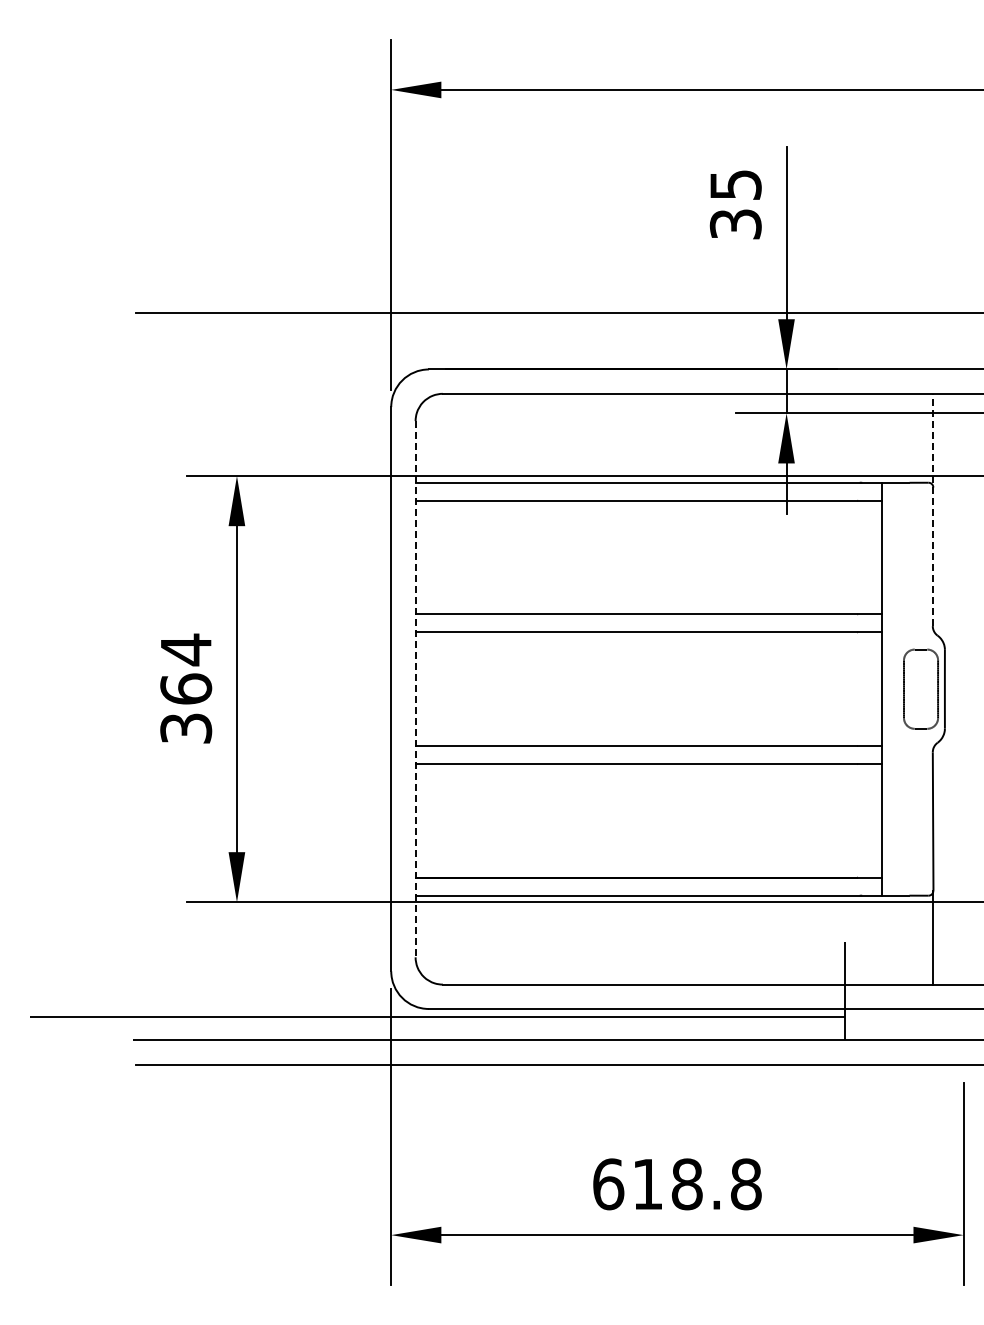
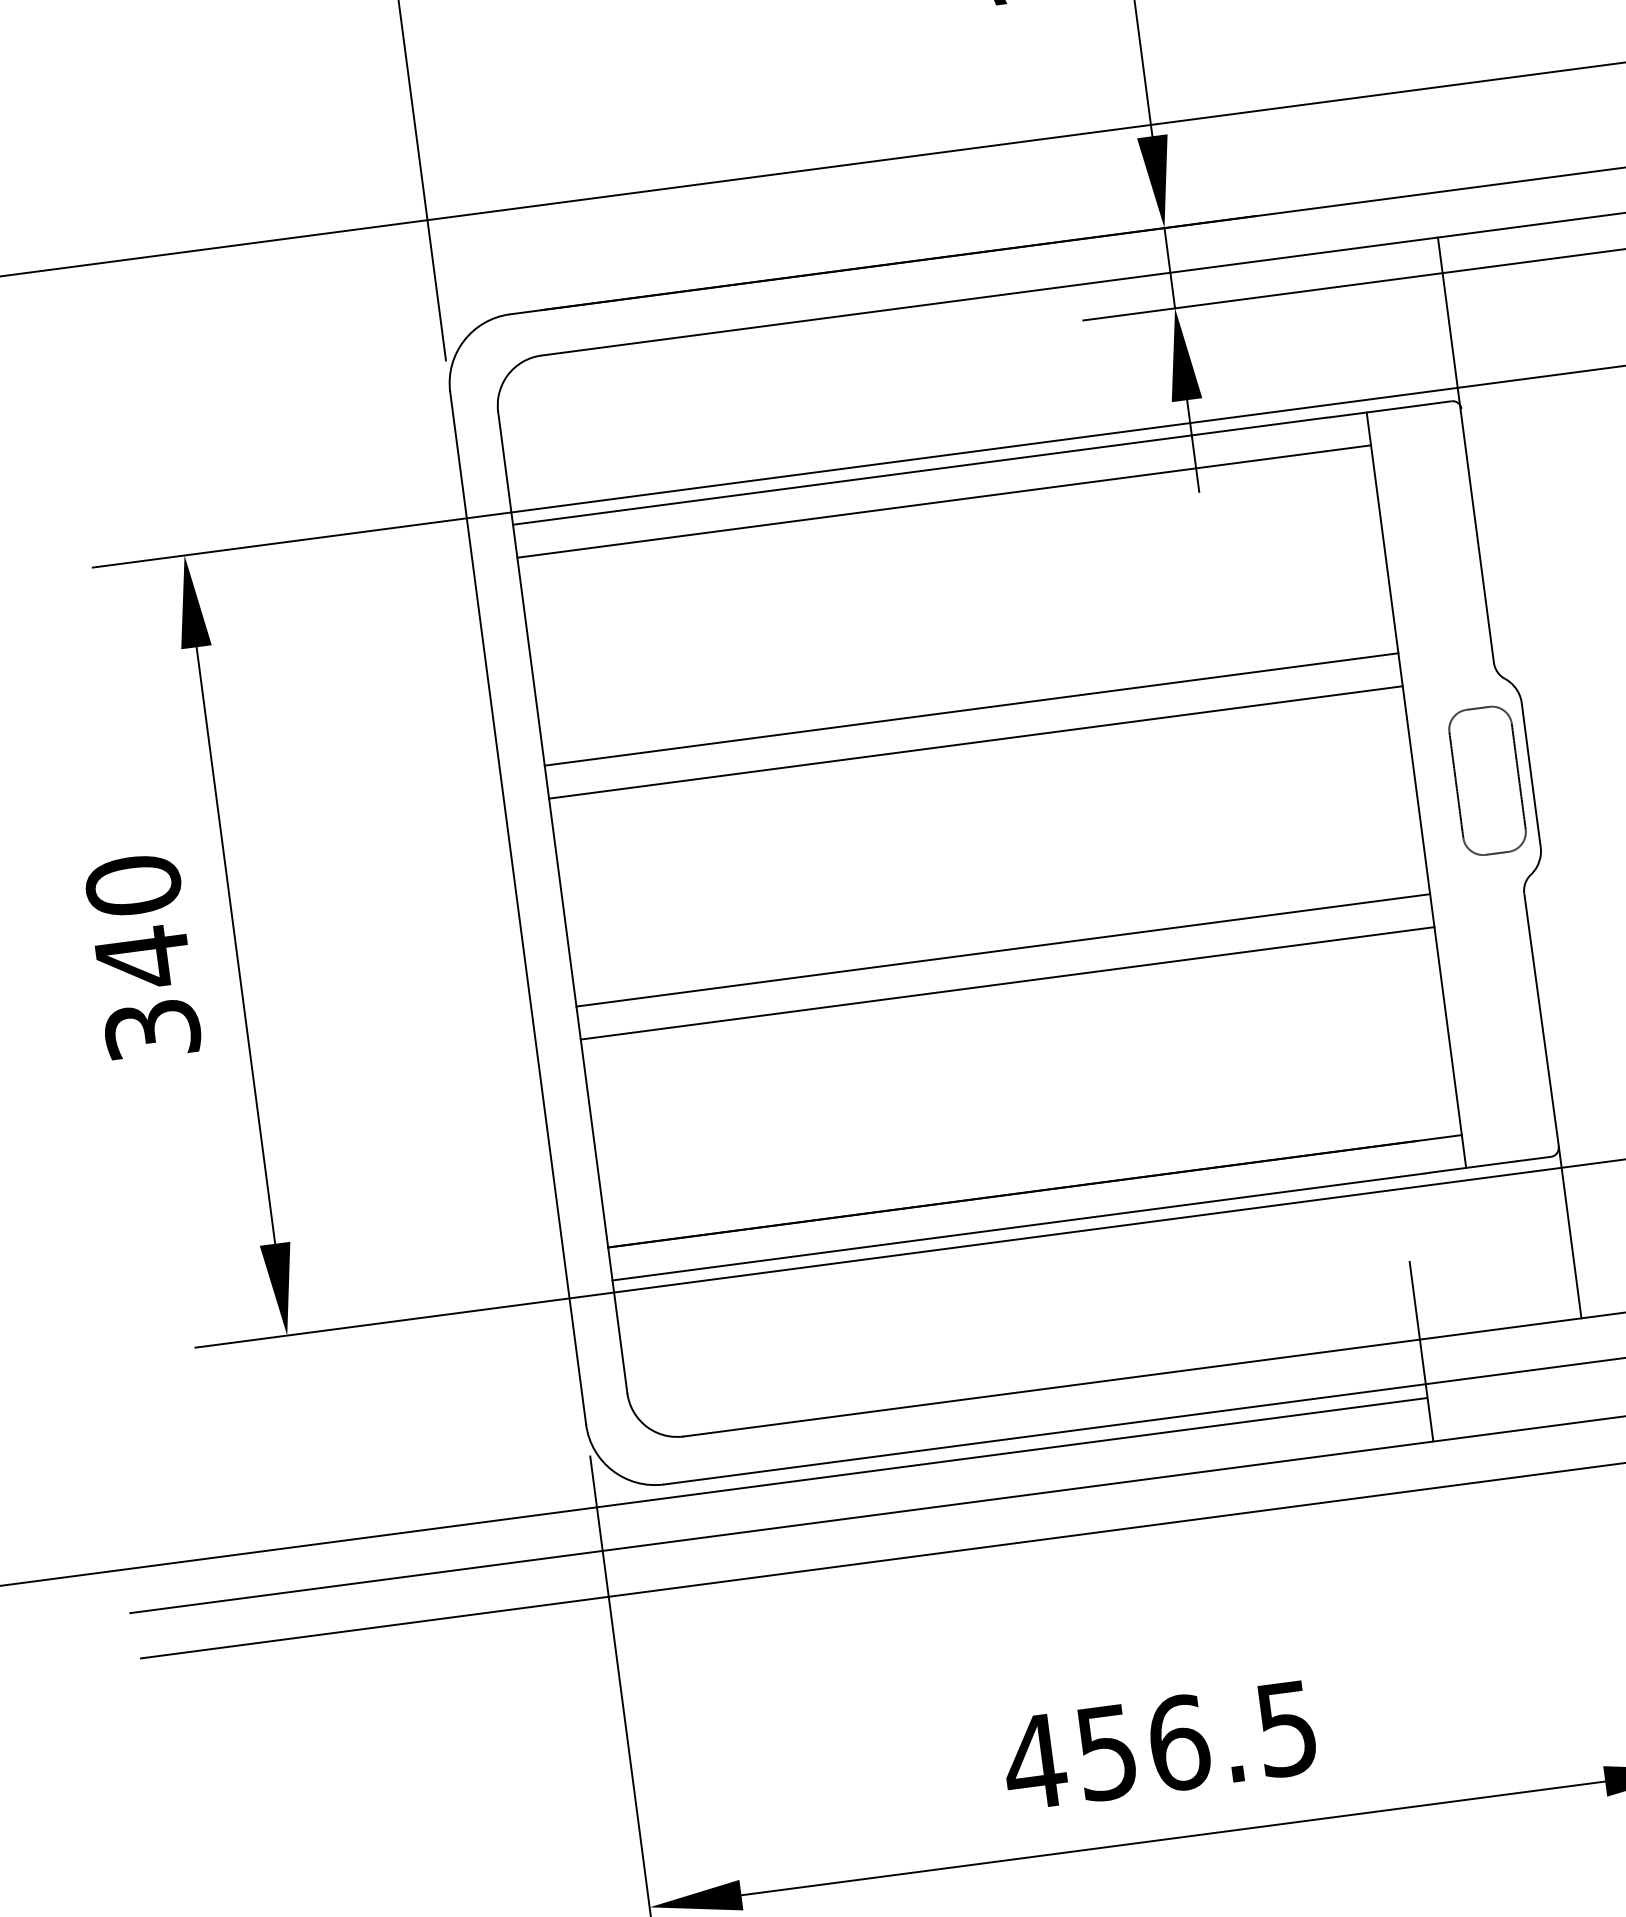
line: (932, 509) -> (1465, 449), dashed -> solid
text: (186, 669) -> (138, 921), 364 -> 340
line: (415, 689) -> (562, 903), dashed -> solid
text: (676, 1184) -> (1159, 1745), 618.8 -> 456.5

